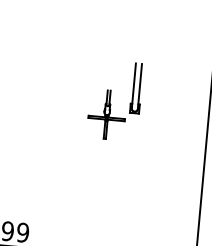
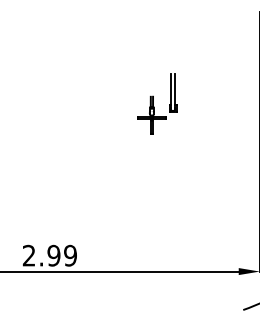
part: (115, 100) -> (157, 103), size x0.71

